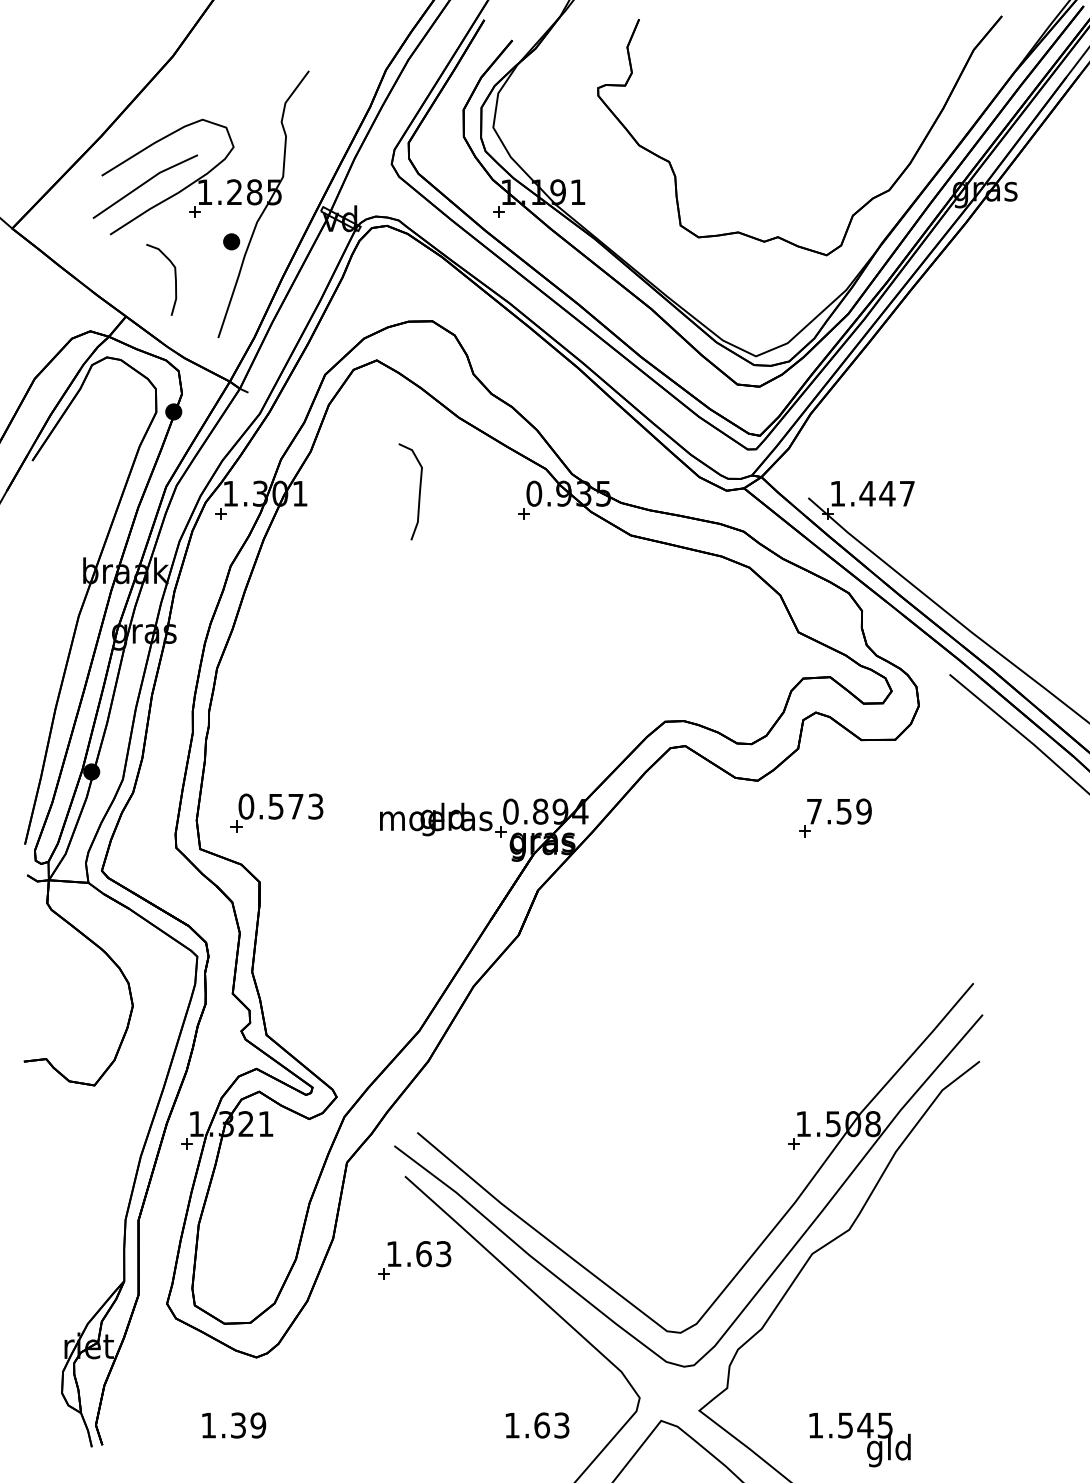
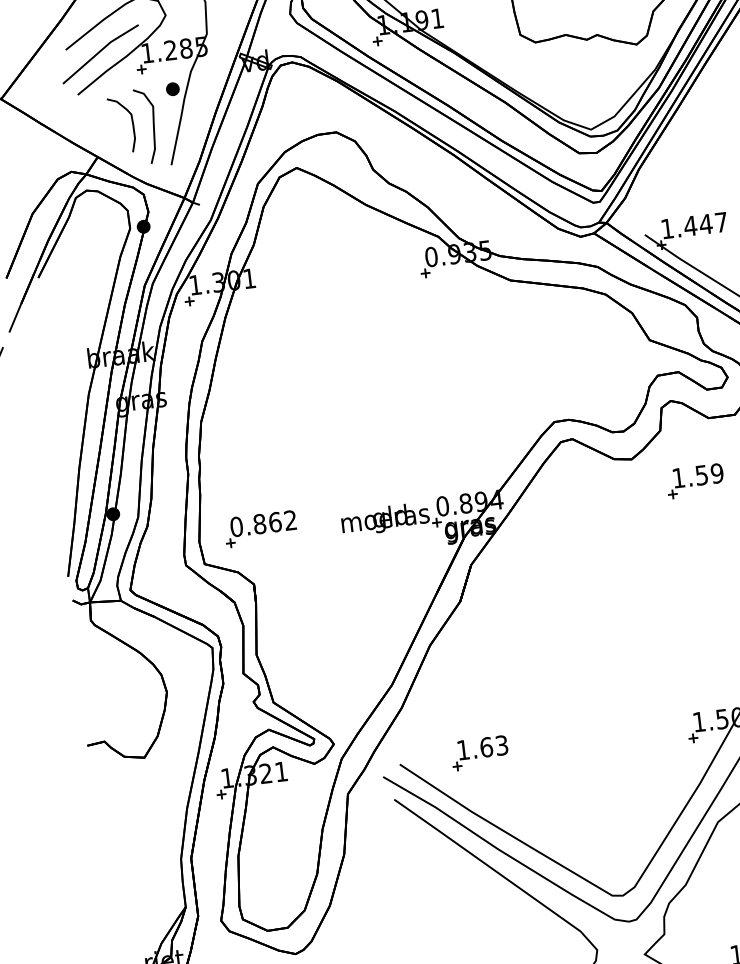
curve: (418, 494) -> (152, 127), moved
text: (295, 806) -> (274, 522), 0.573 -> 0.862
text: (814, 811) -> (678, 478), 7.59 -> 1.59
part: (414, 1260) -> (479, 753), moved

